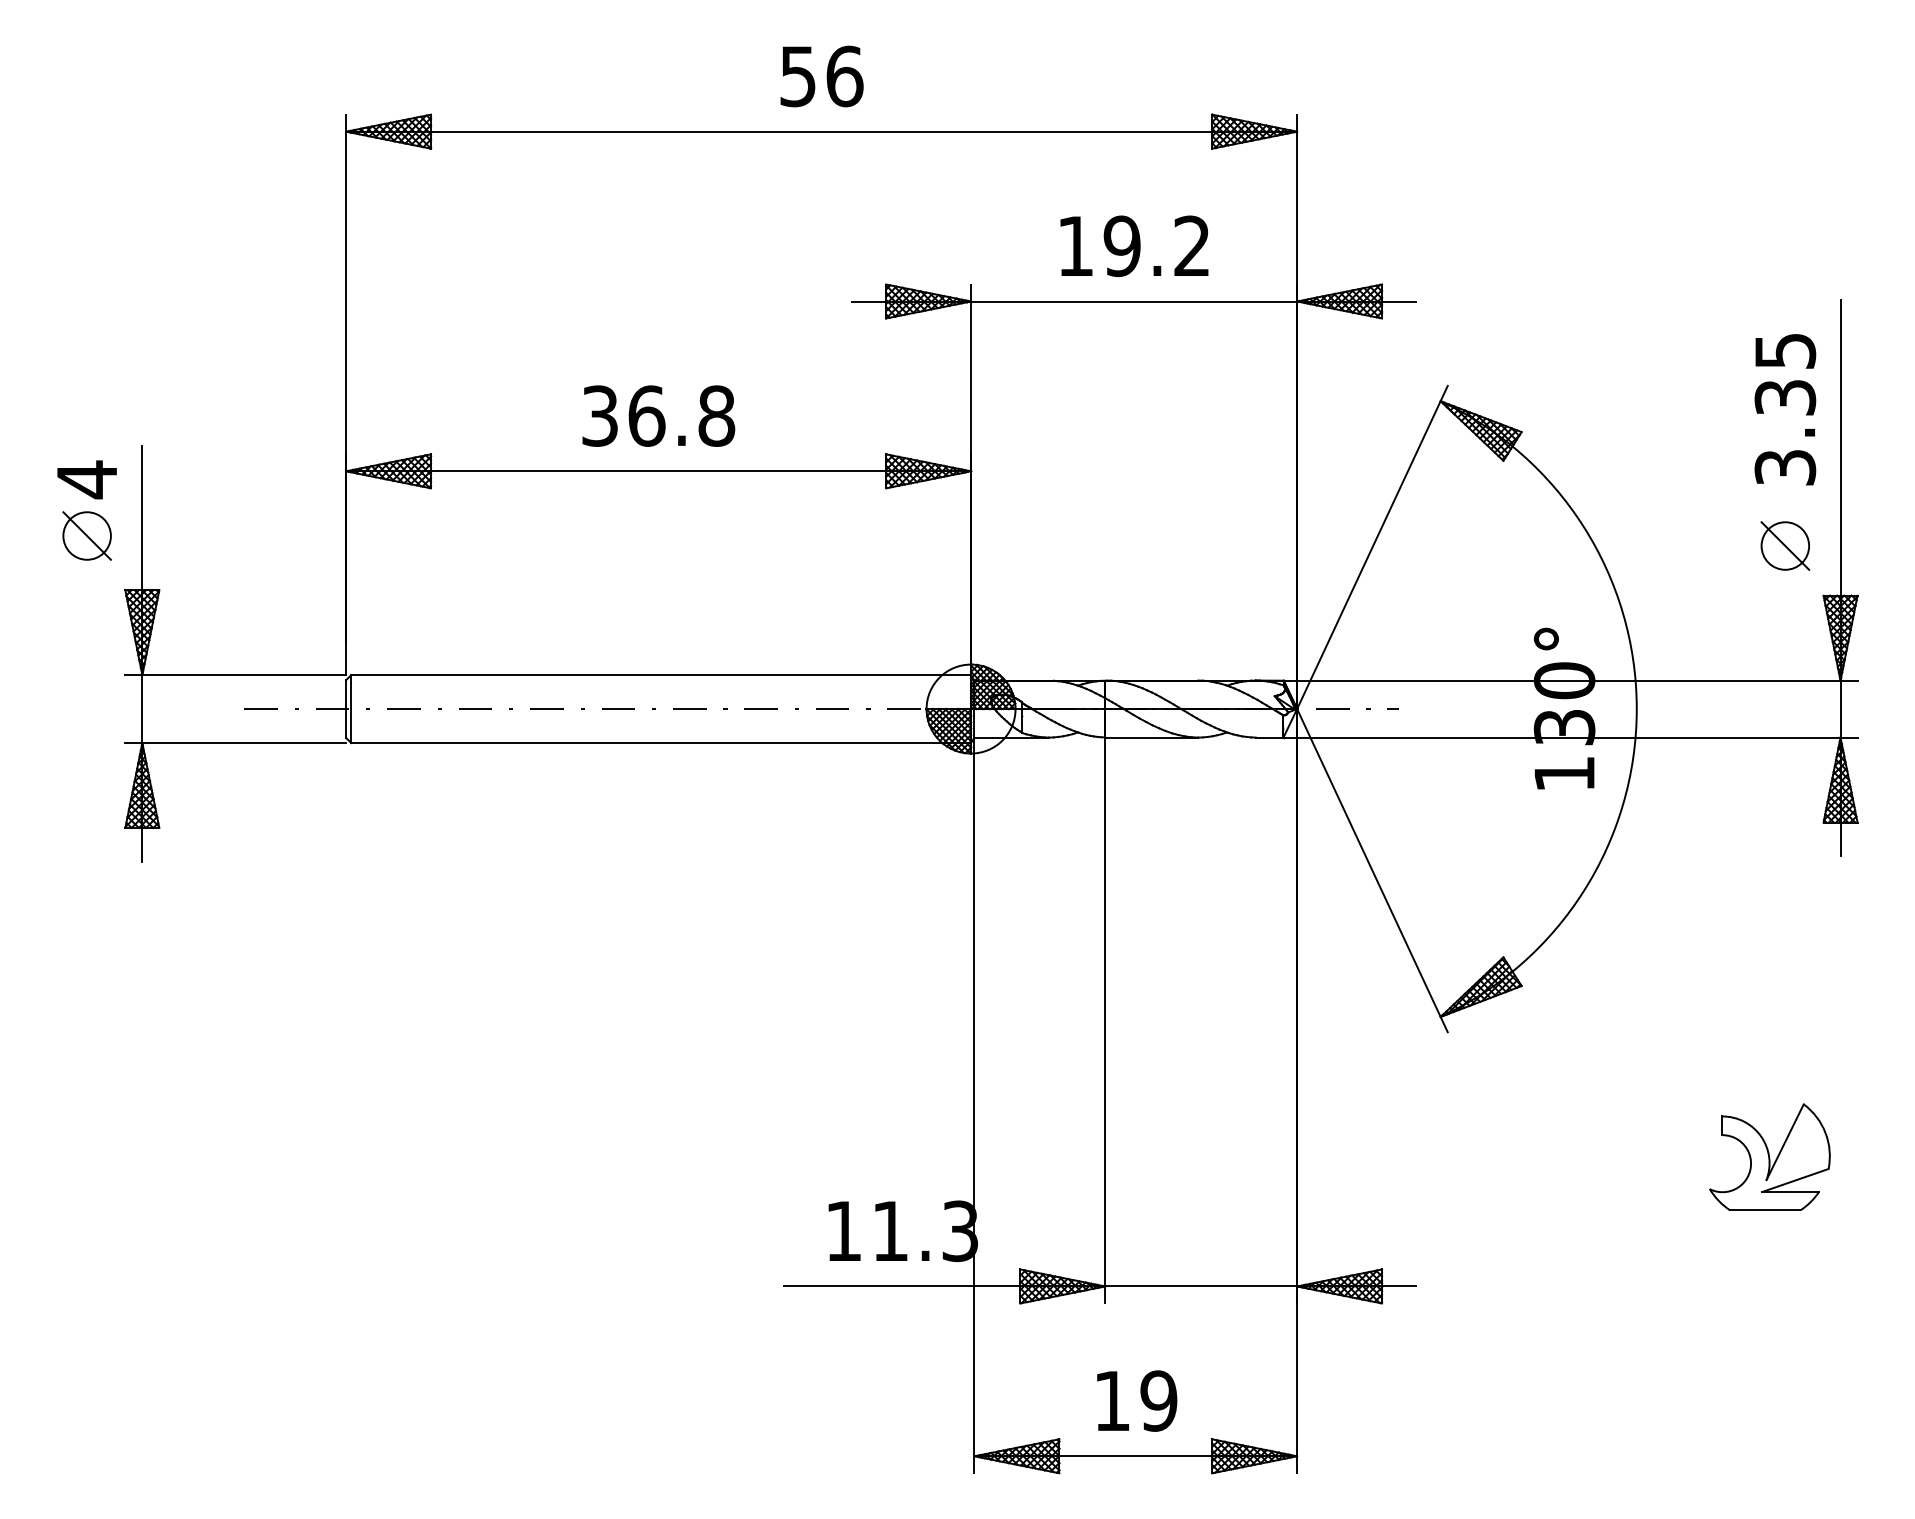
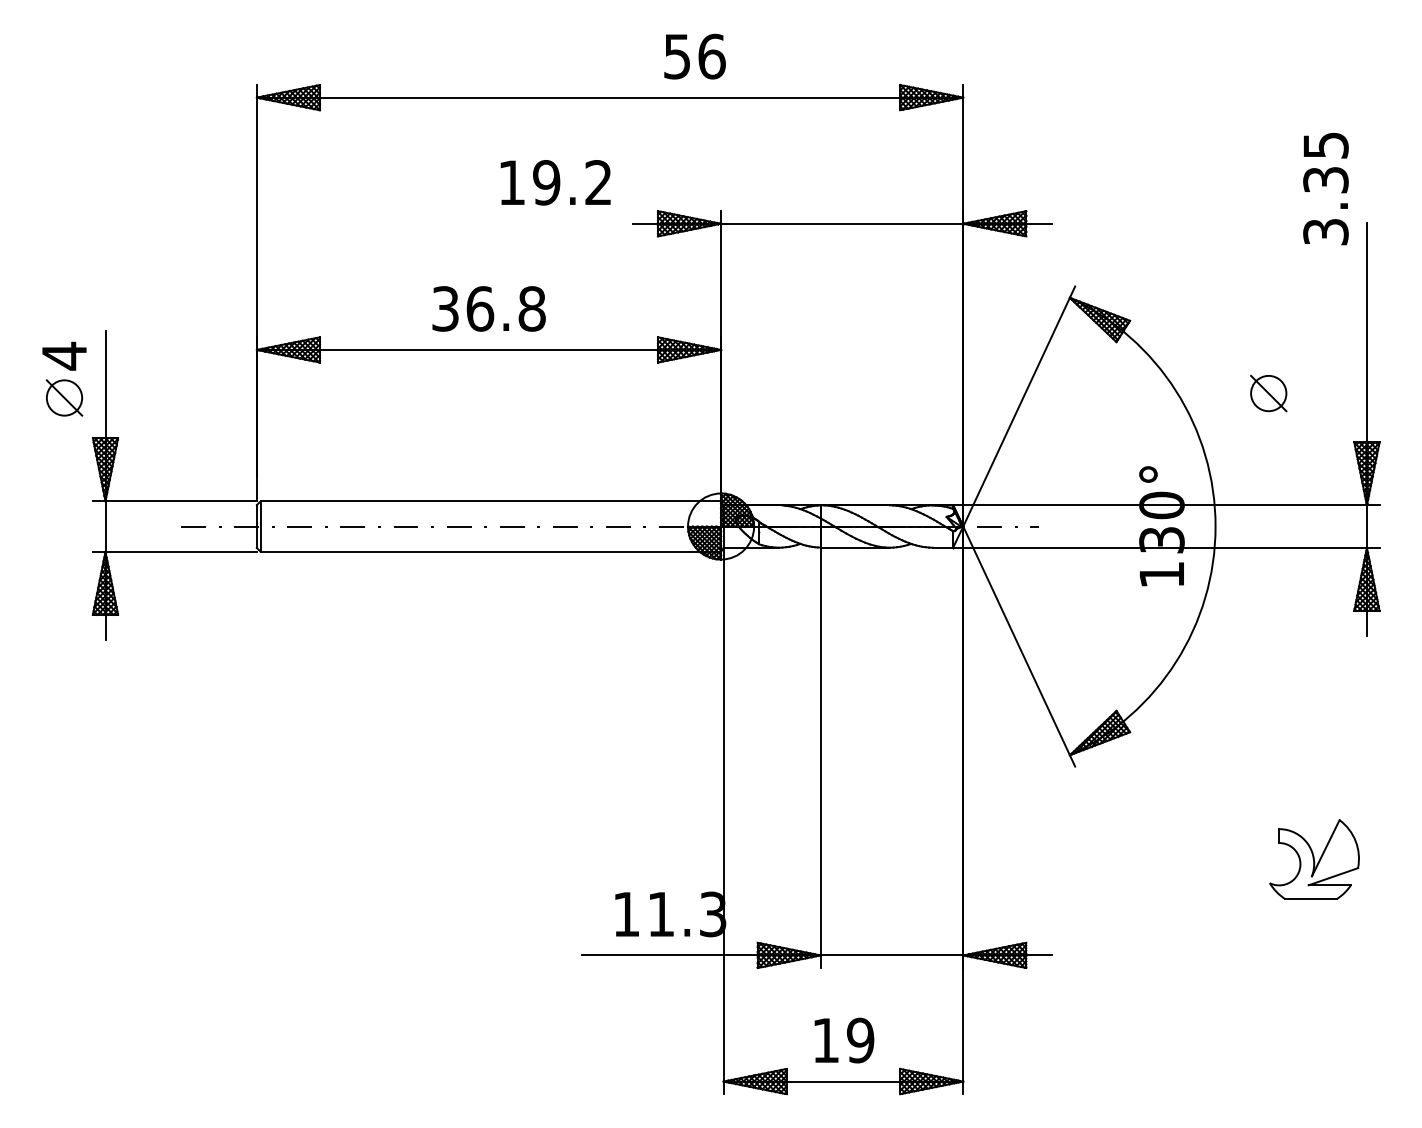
text: (821, 76) -> (694, 56), moved
text: (1134, 246) -> (555, 182), moved
text: (1785, 409) -> (1326, 188), moved
part: (1785, 545) -> (1268, 393), moved

